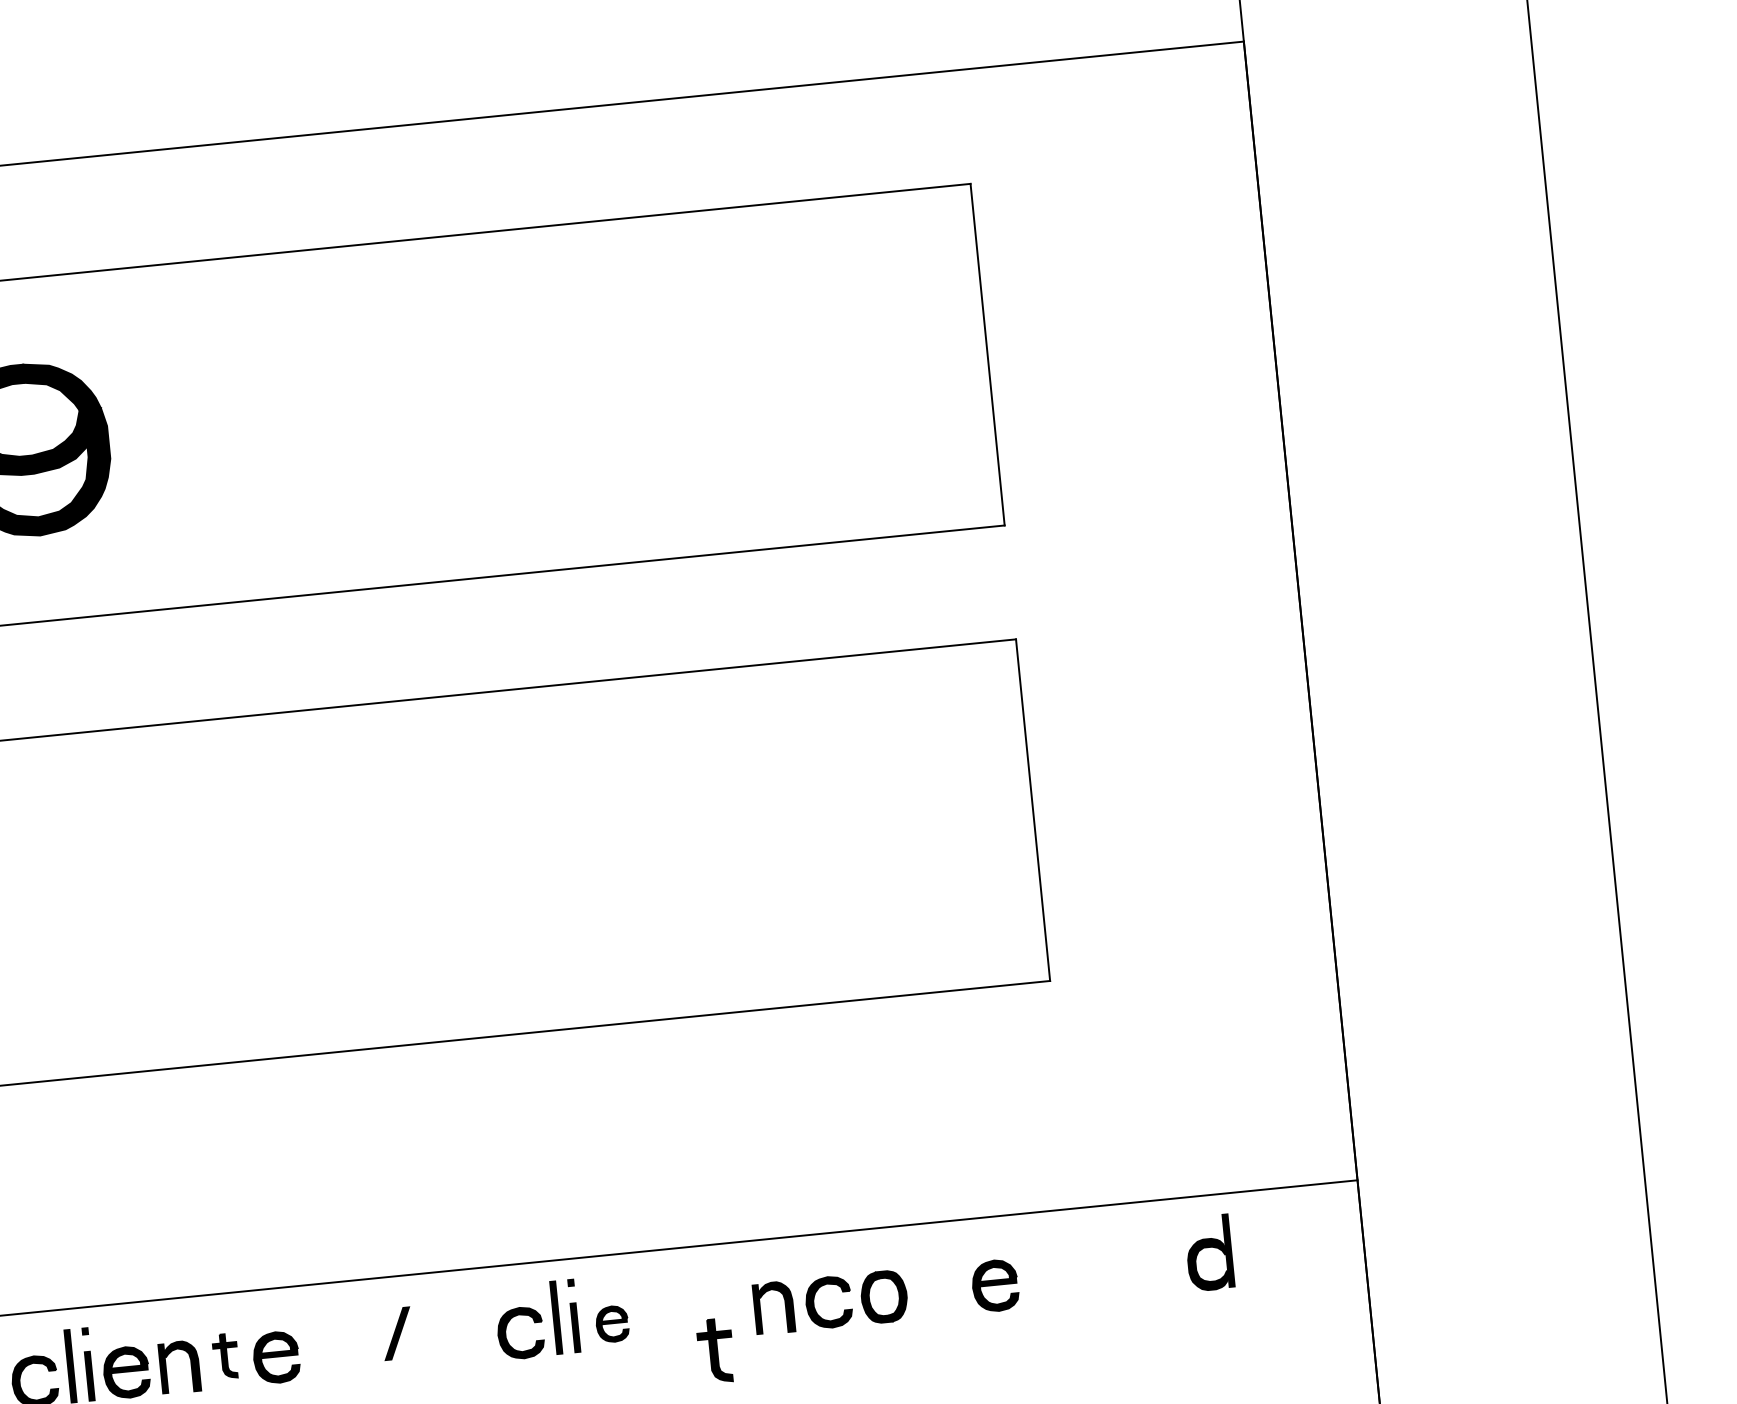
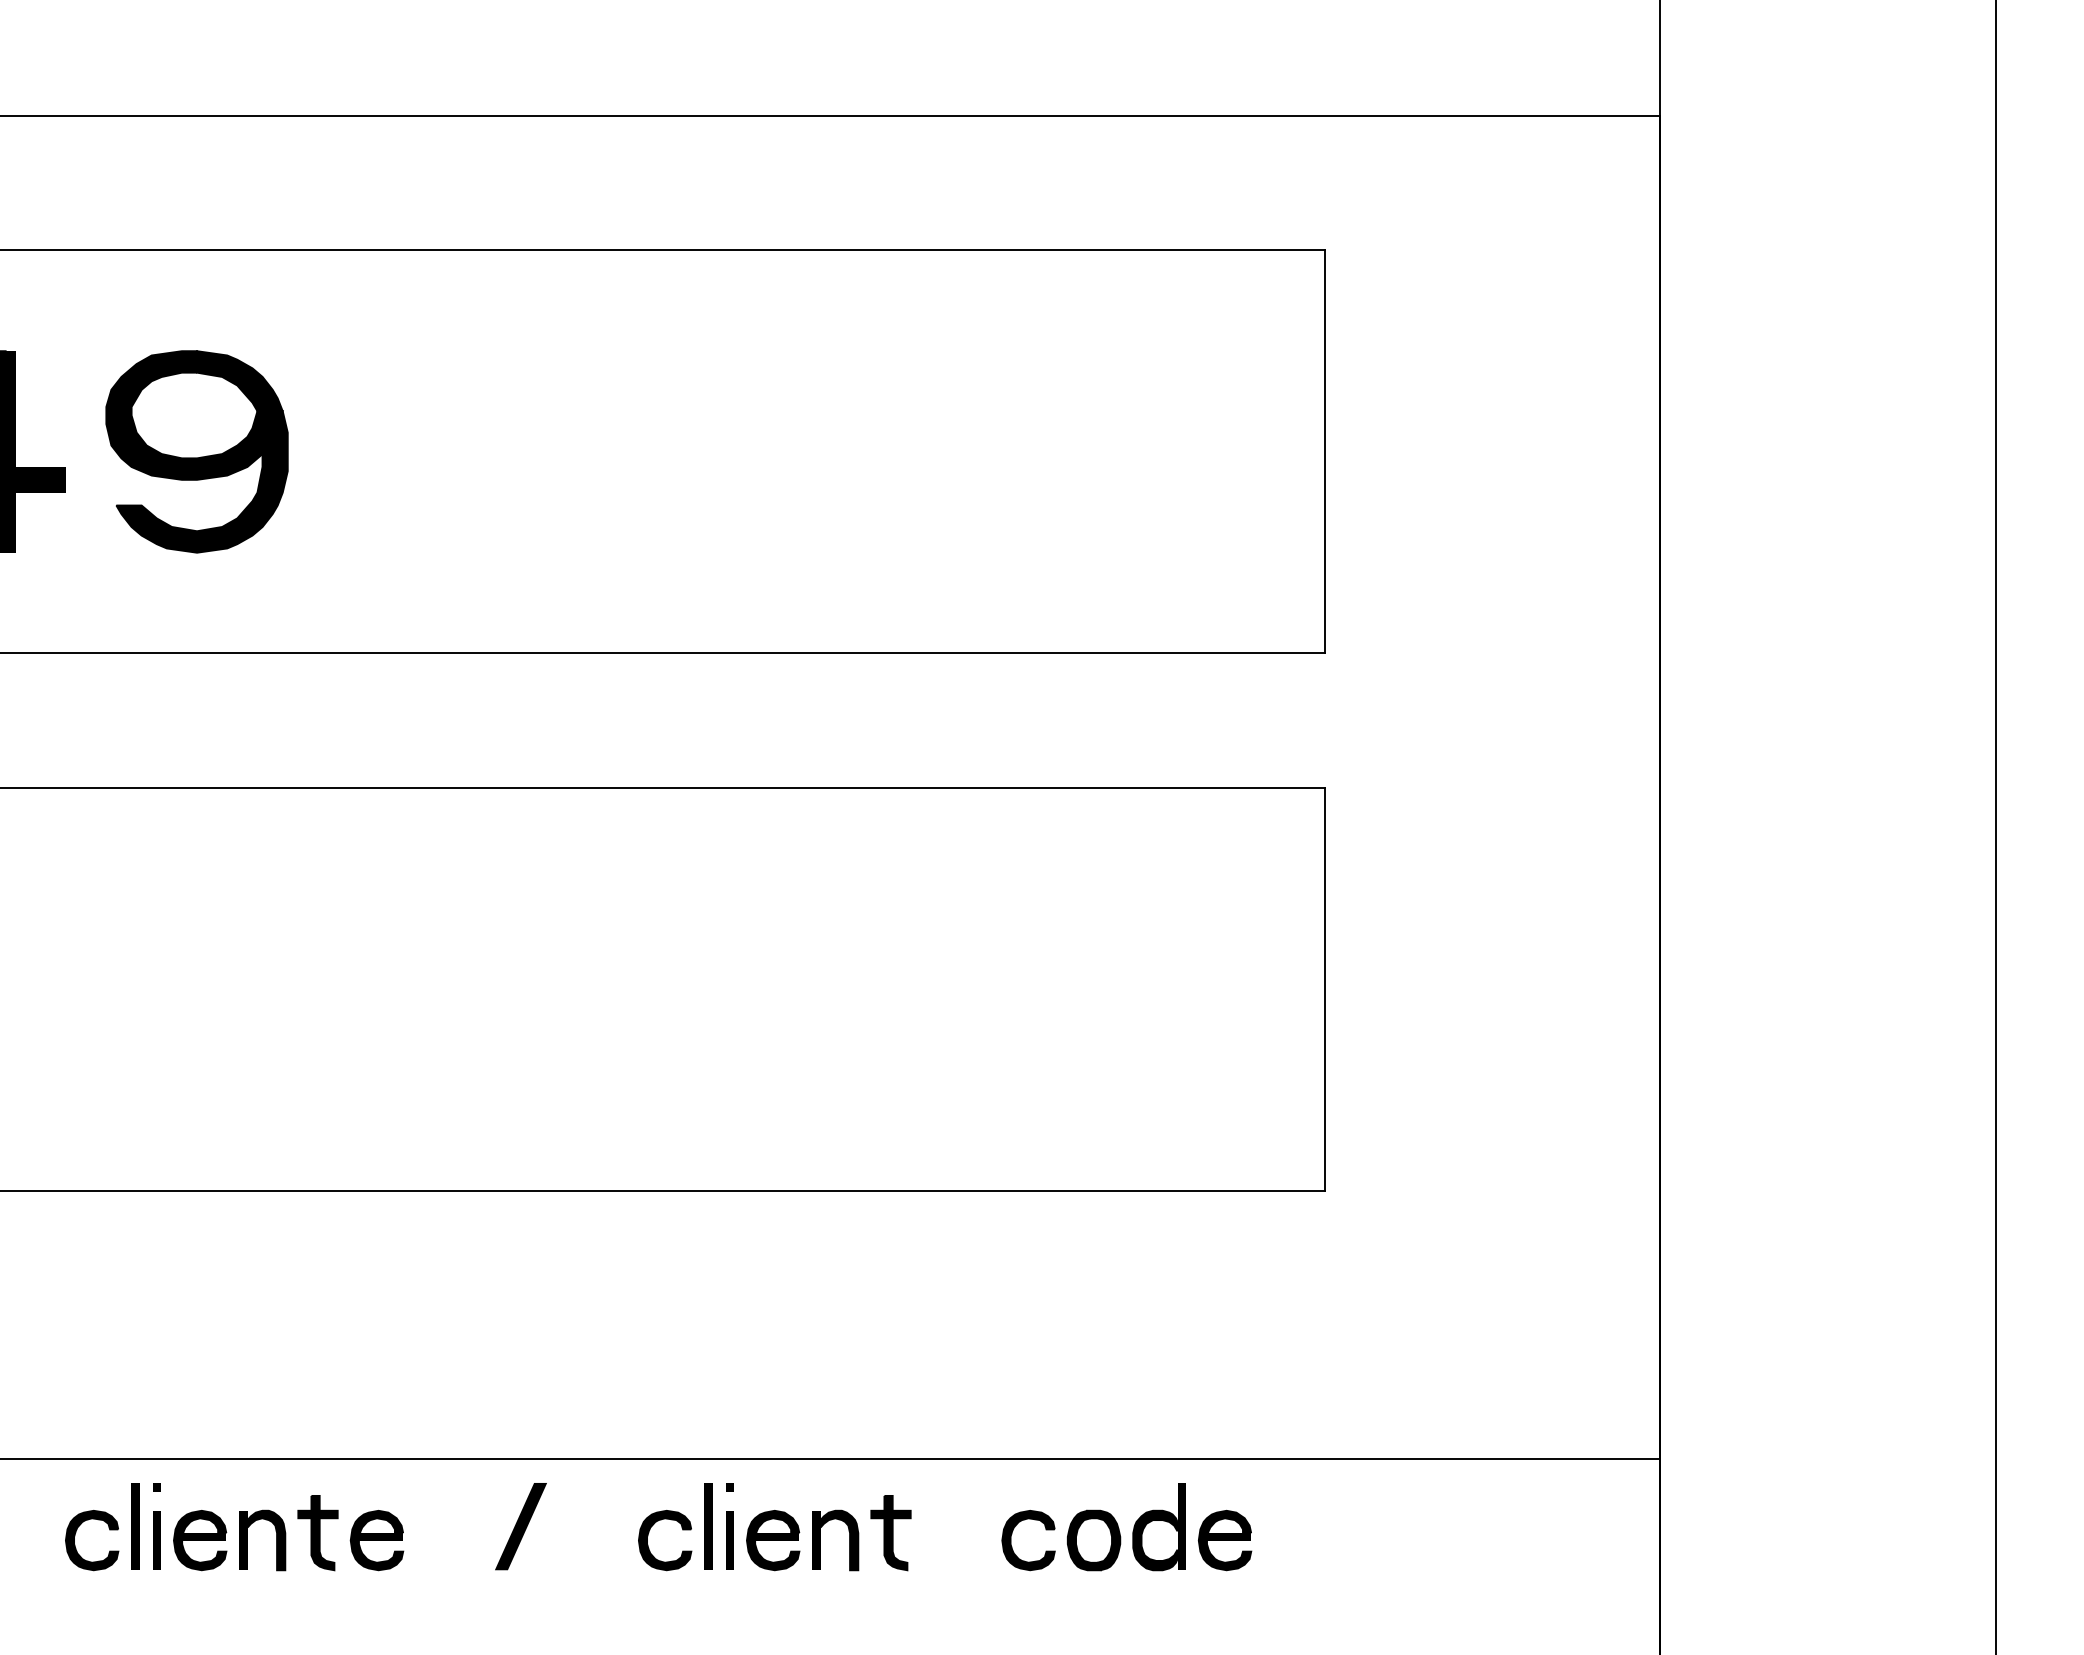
part: (1209, 1253) -> (1158, 1527), moved
part: (785, 1306) -> (849, 1540), moved
part: (612, 1324) -> (773, 1540), size x1.43
part: (396, 1333) -> (520, 1526), size x1.43
part: (715, 1351) -> (890, 1533), moved
part: (225, 1356) -> (317, 1533), size x1.43

